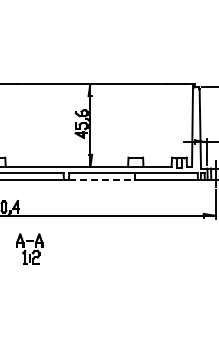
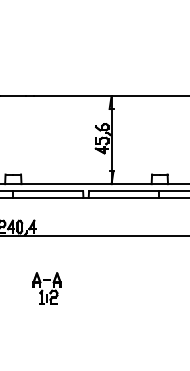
line: (102, 179) -> (124, 197), dashed -> solid
part: (29, 248) -> (46, 288), moved

